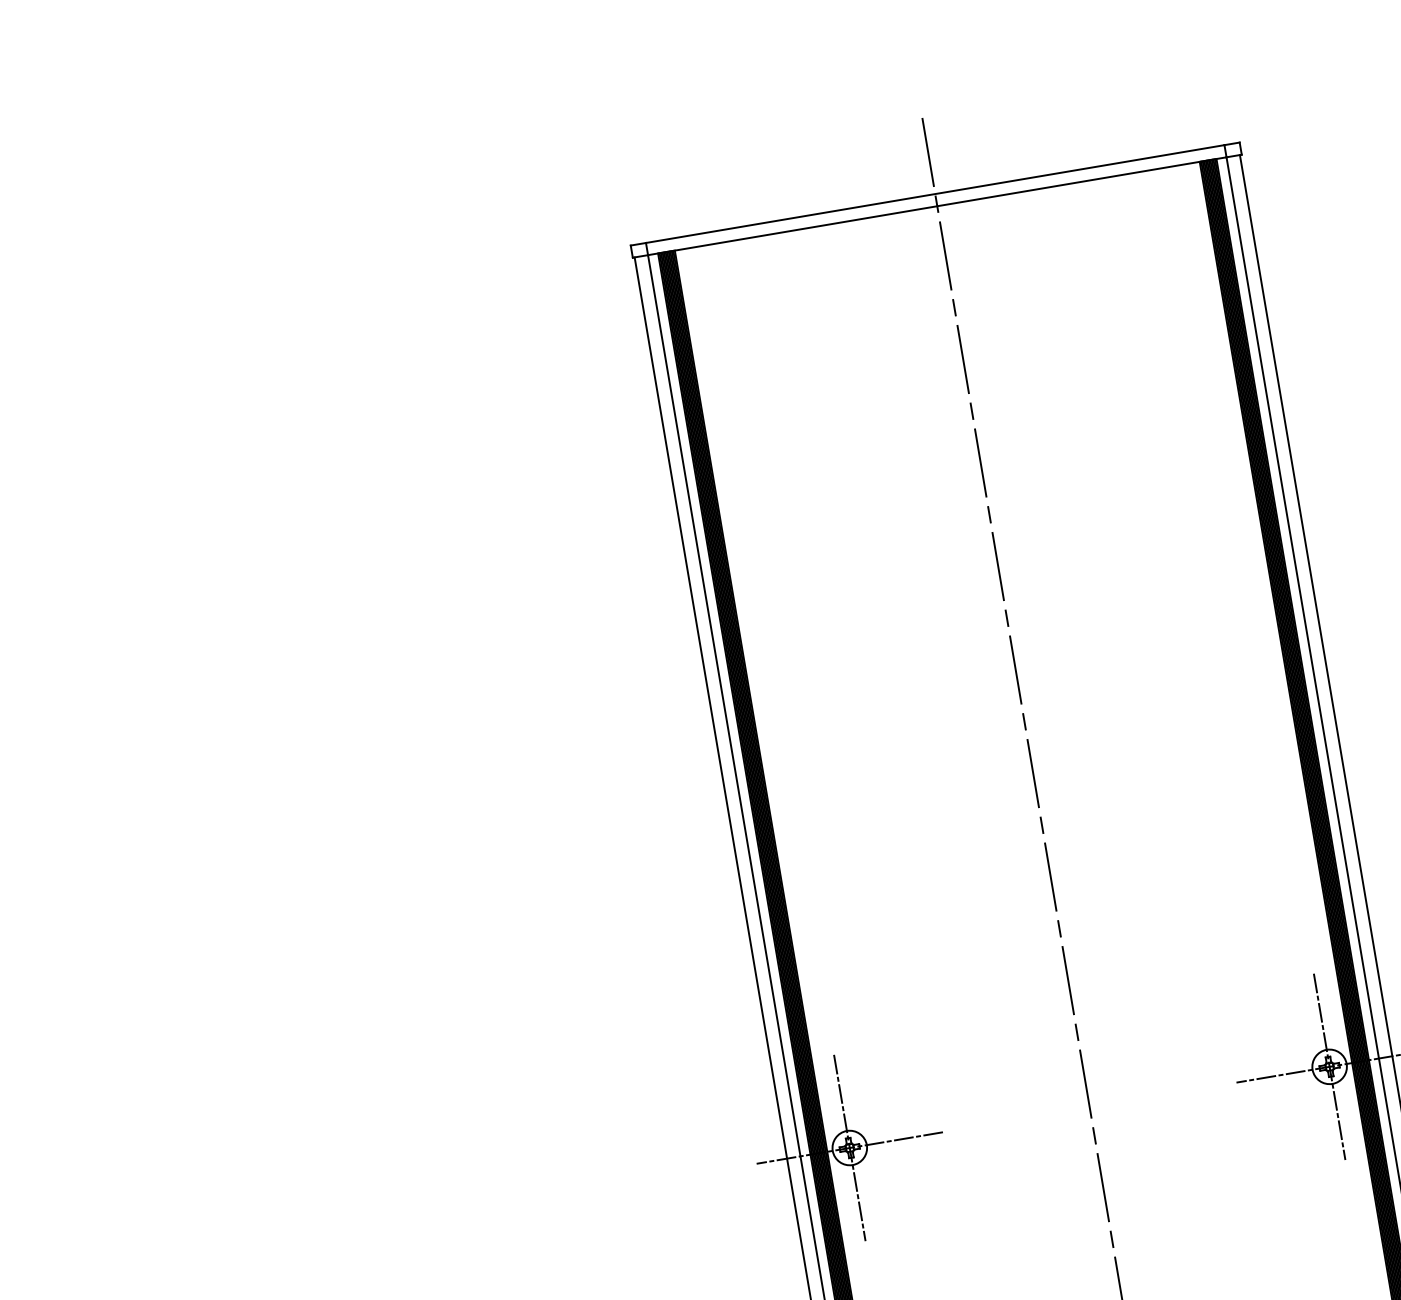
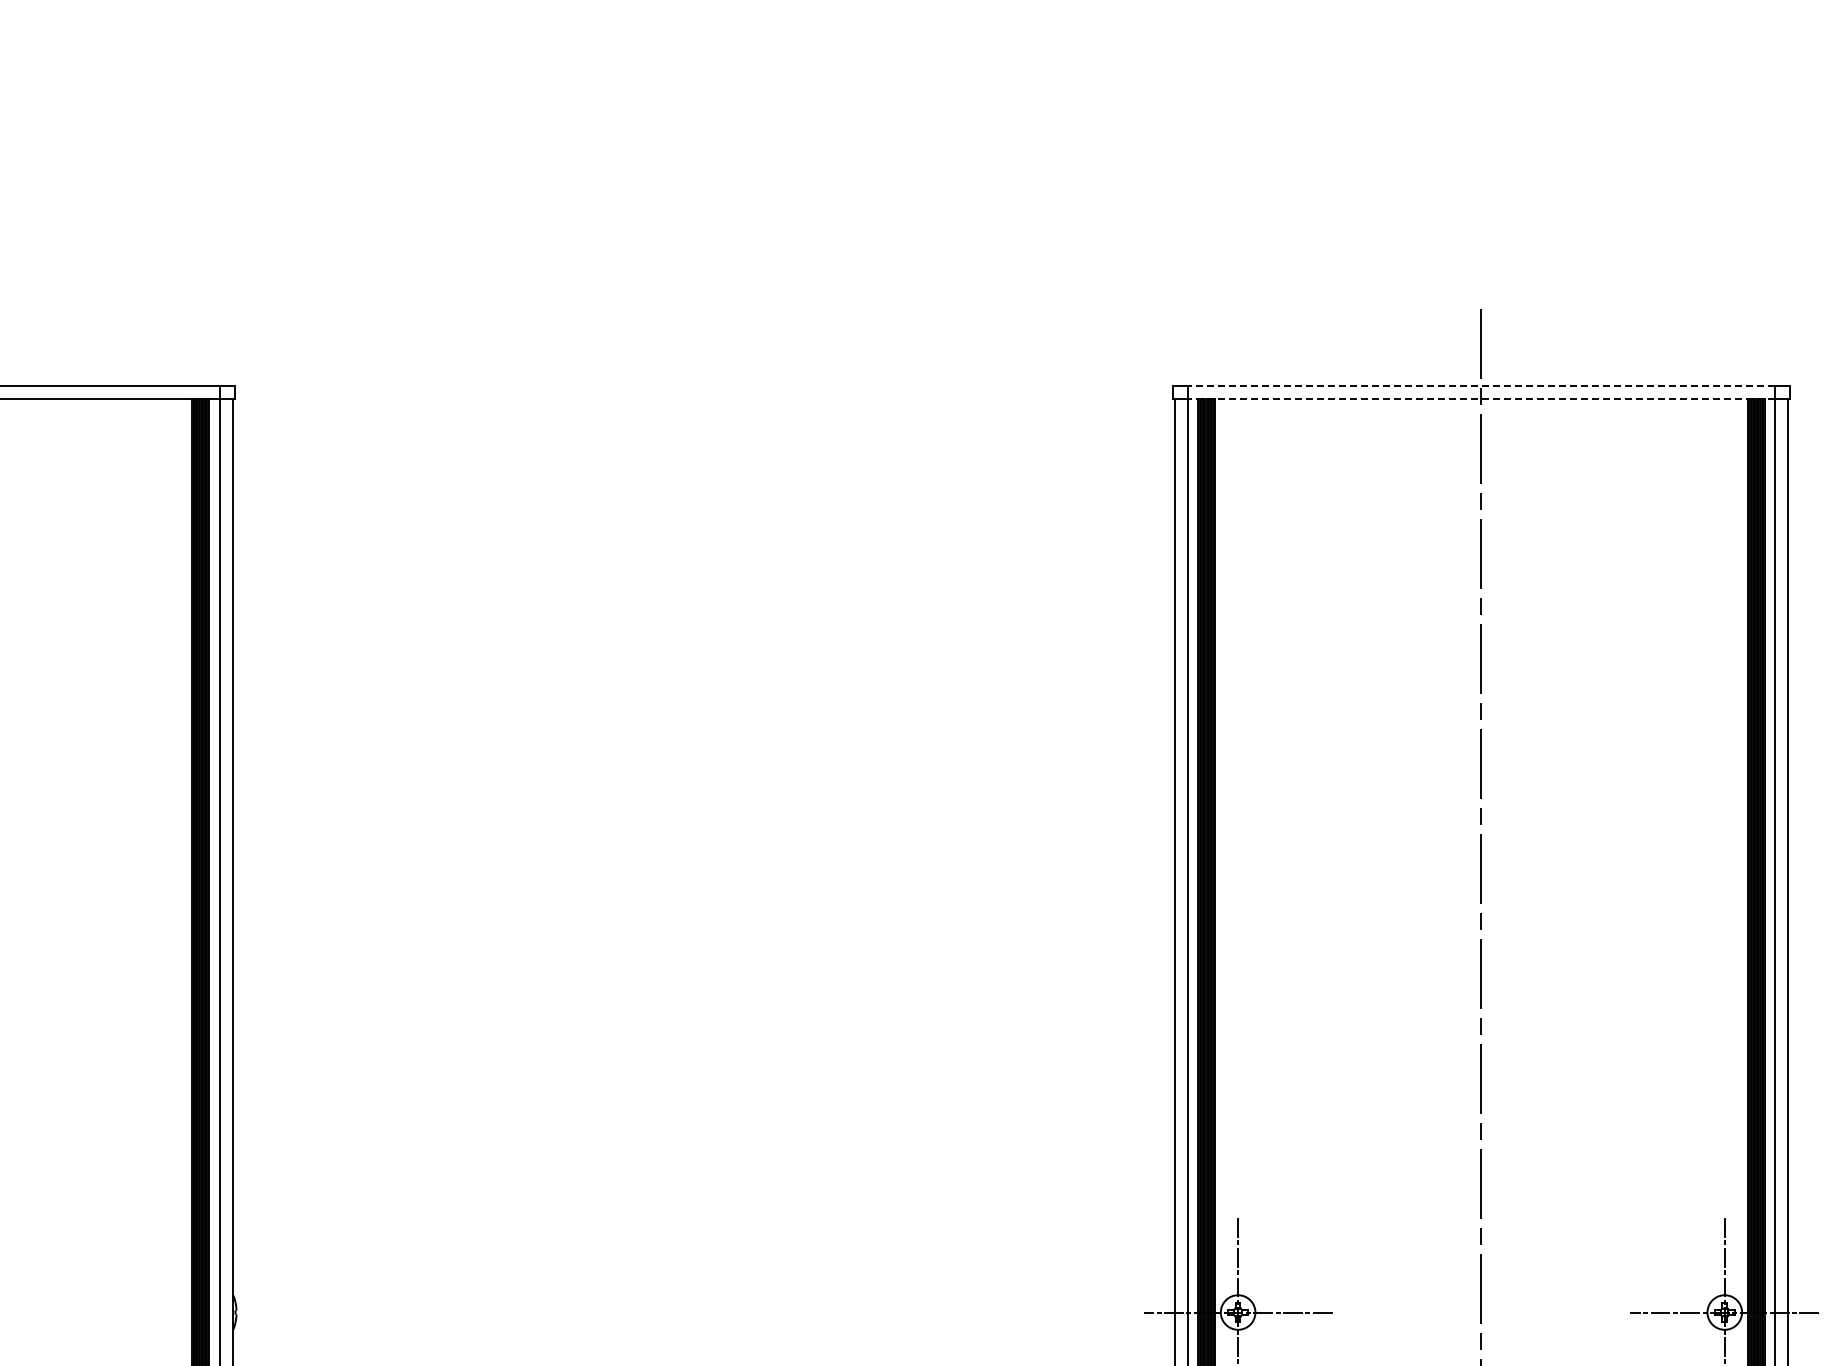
line: (934, 194) -> (1480, 386), solid -> dashed
line: (936, 206) -> (1480, 398), solid -> dashed

